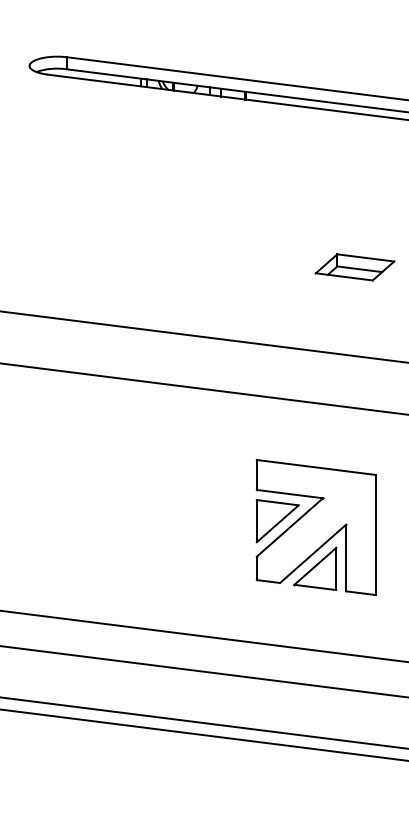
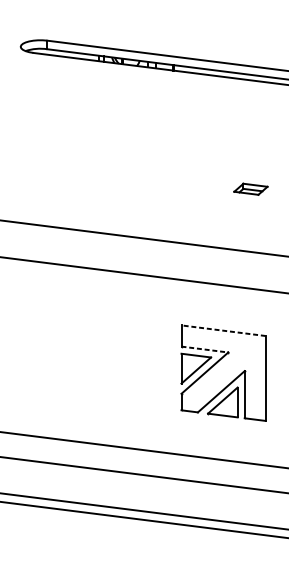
part: (354, 267) -> (250, 189), size x0.6
line: (315, 467) -> (222, 330), solid -> dashed
line: (290, 494) -> (205, 349), solid -> dashed

